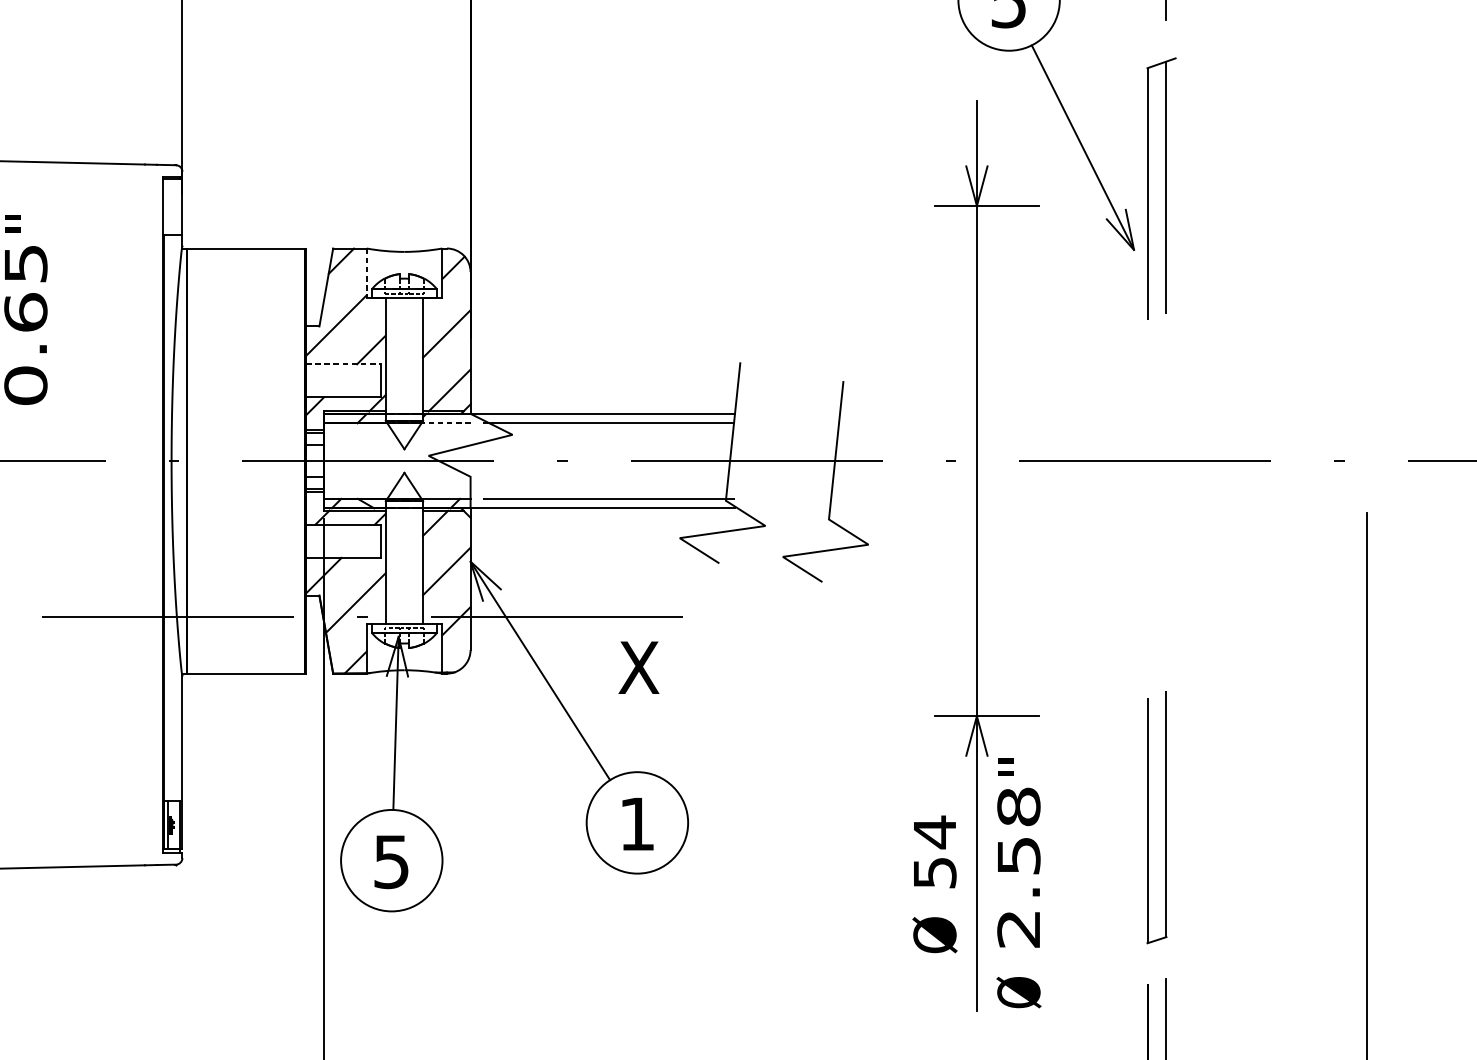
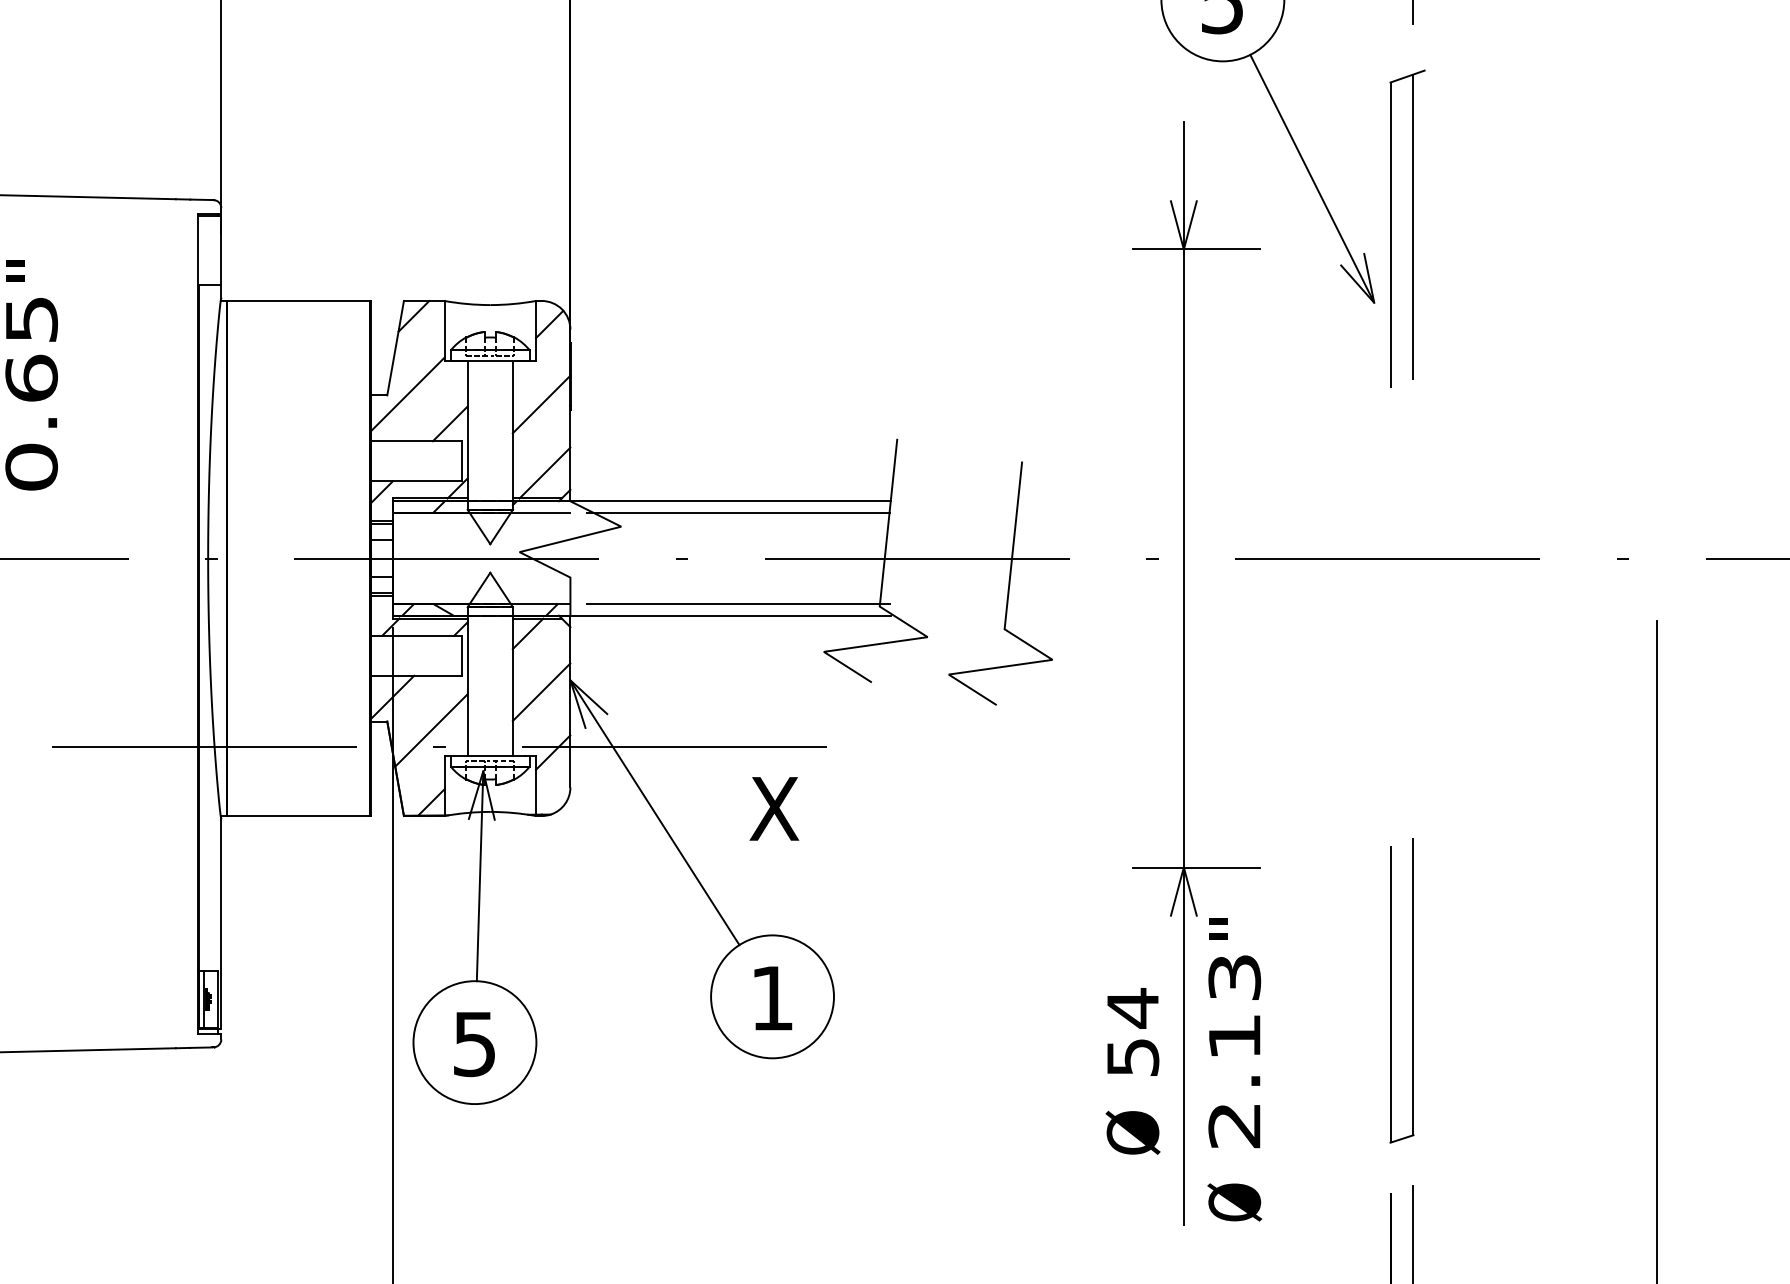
line: (366, 273) -> (444, 331), dashed -> solid
line: (343, 364) -> (416, 441), dashed -> solid
line: (445, 423) -> (540, 512), dashed -> solid
text: (1018, 830) -> (1234, 1006), 2.58 -> 2.13

